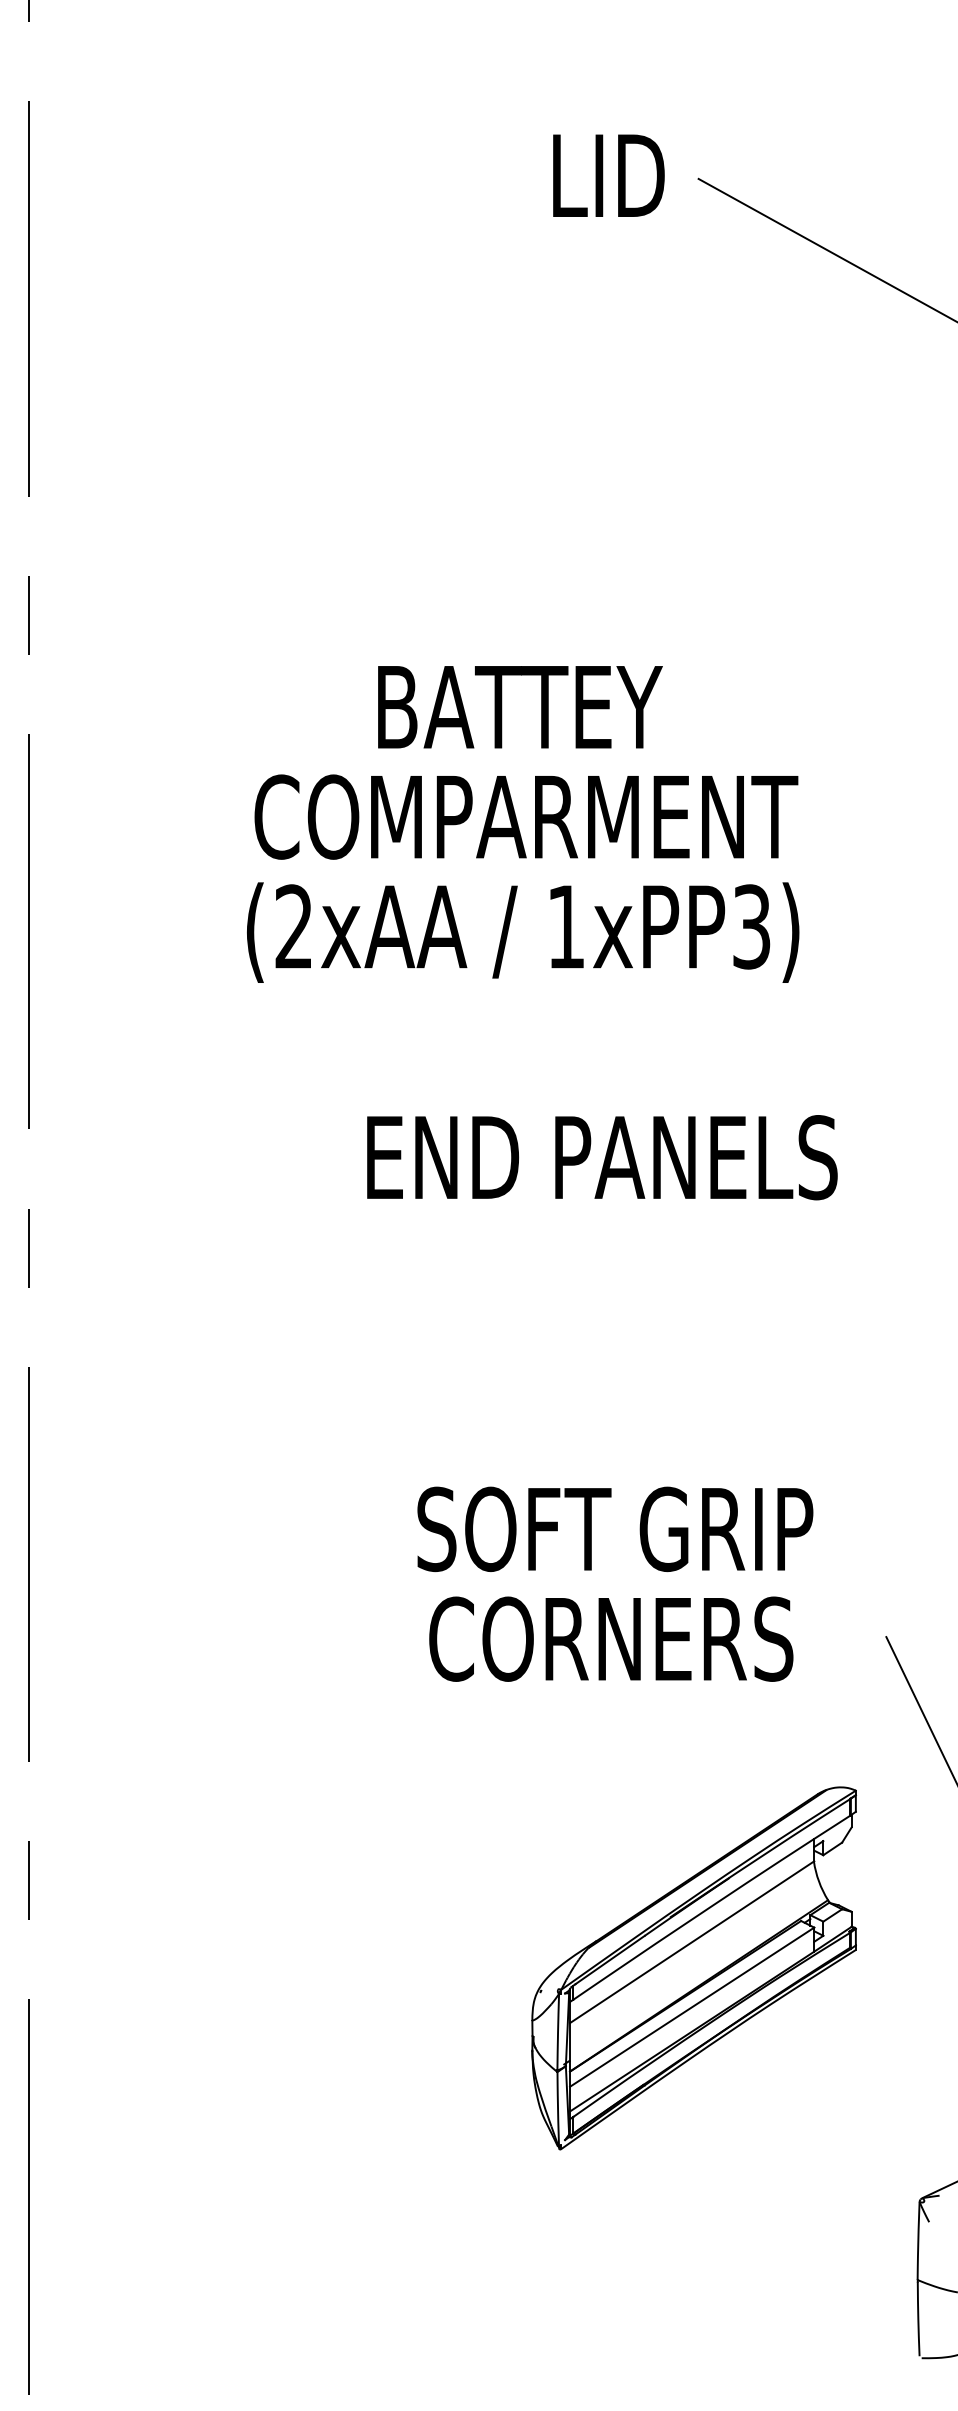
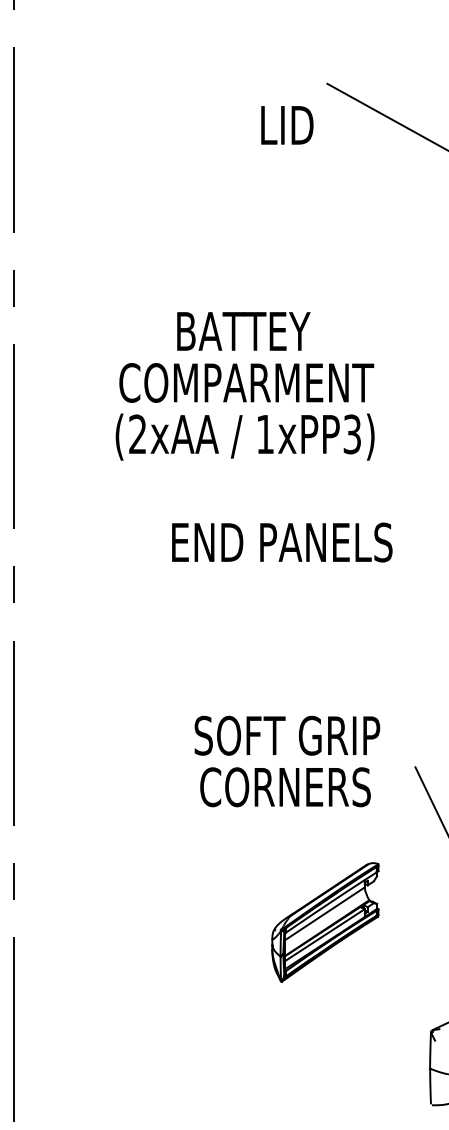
text: (609, 176) -> (287, 125), moved
text: (615, 1584) -> (287, 761), moved
part: (694, 1968) -> (325, 922), size x0.7

